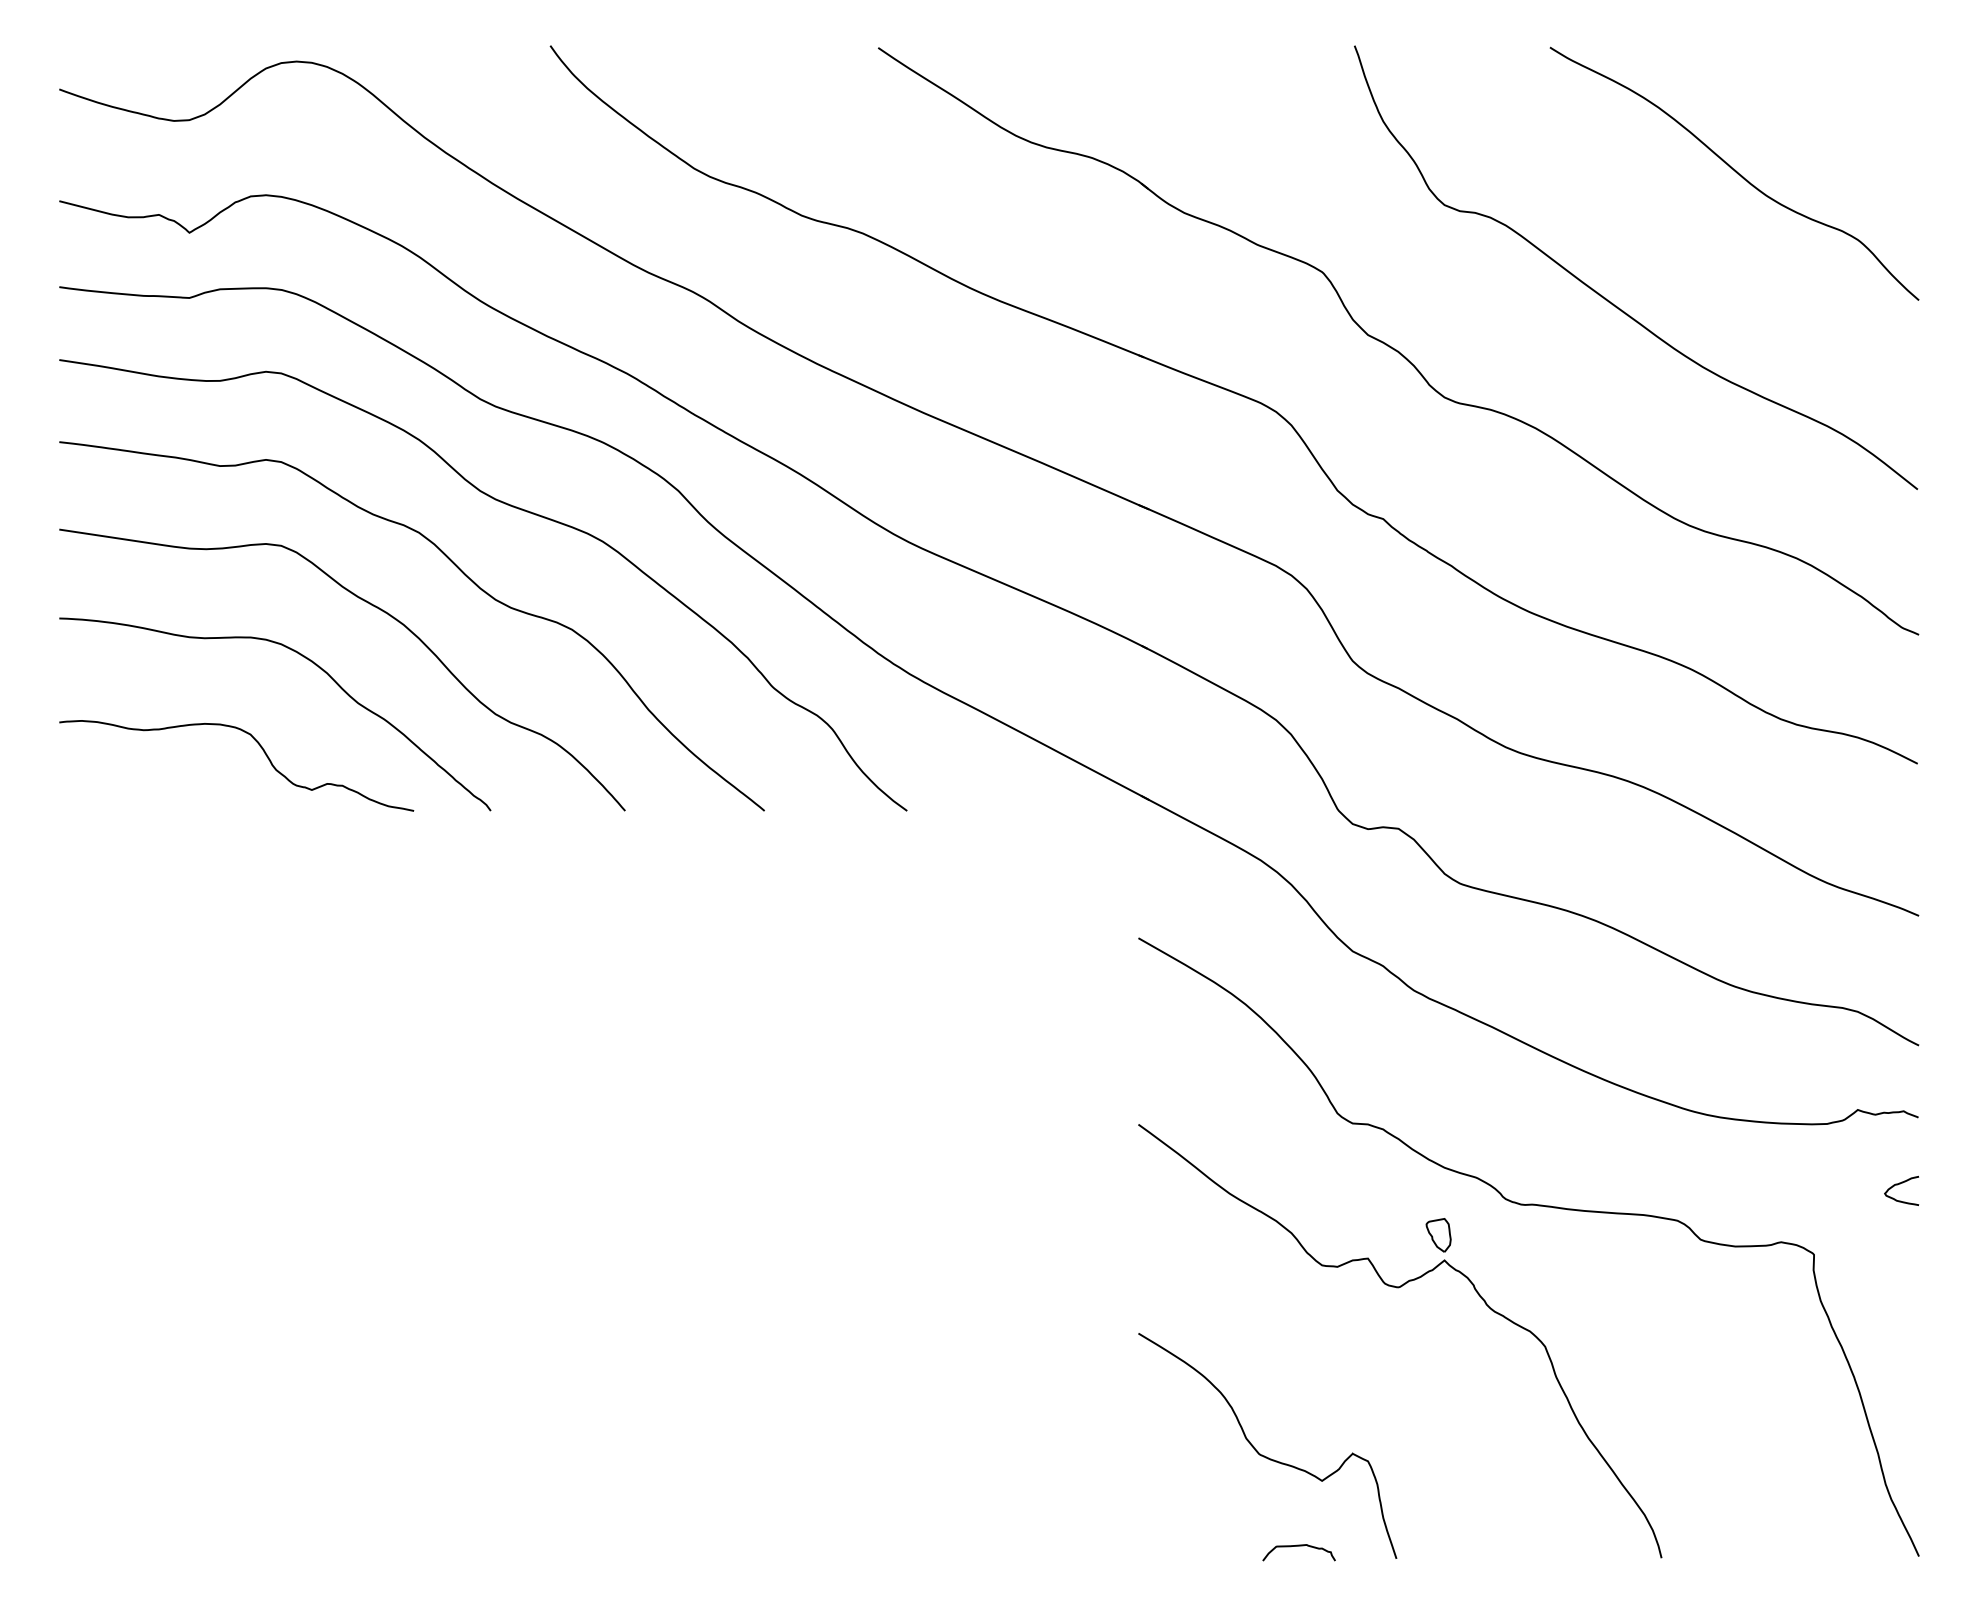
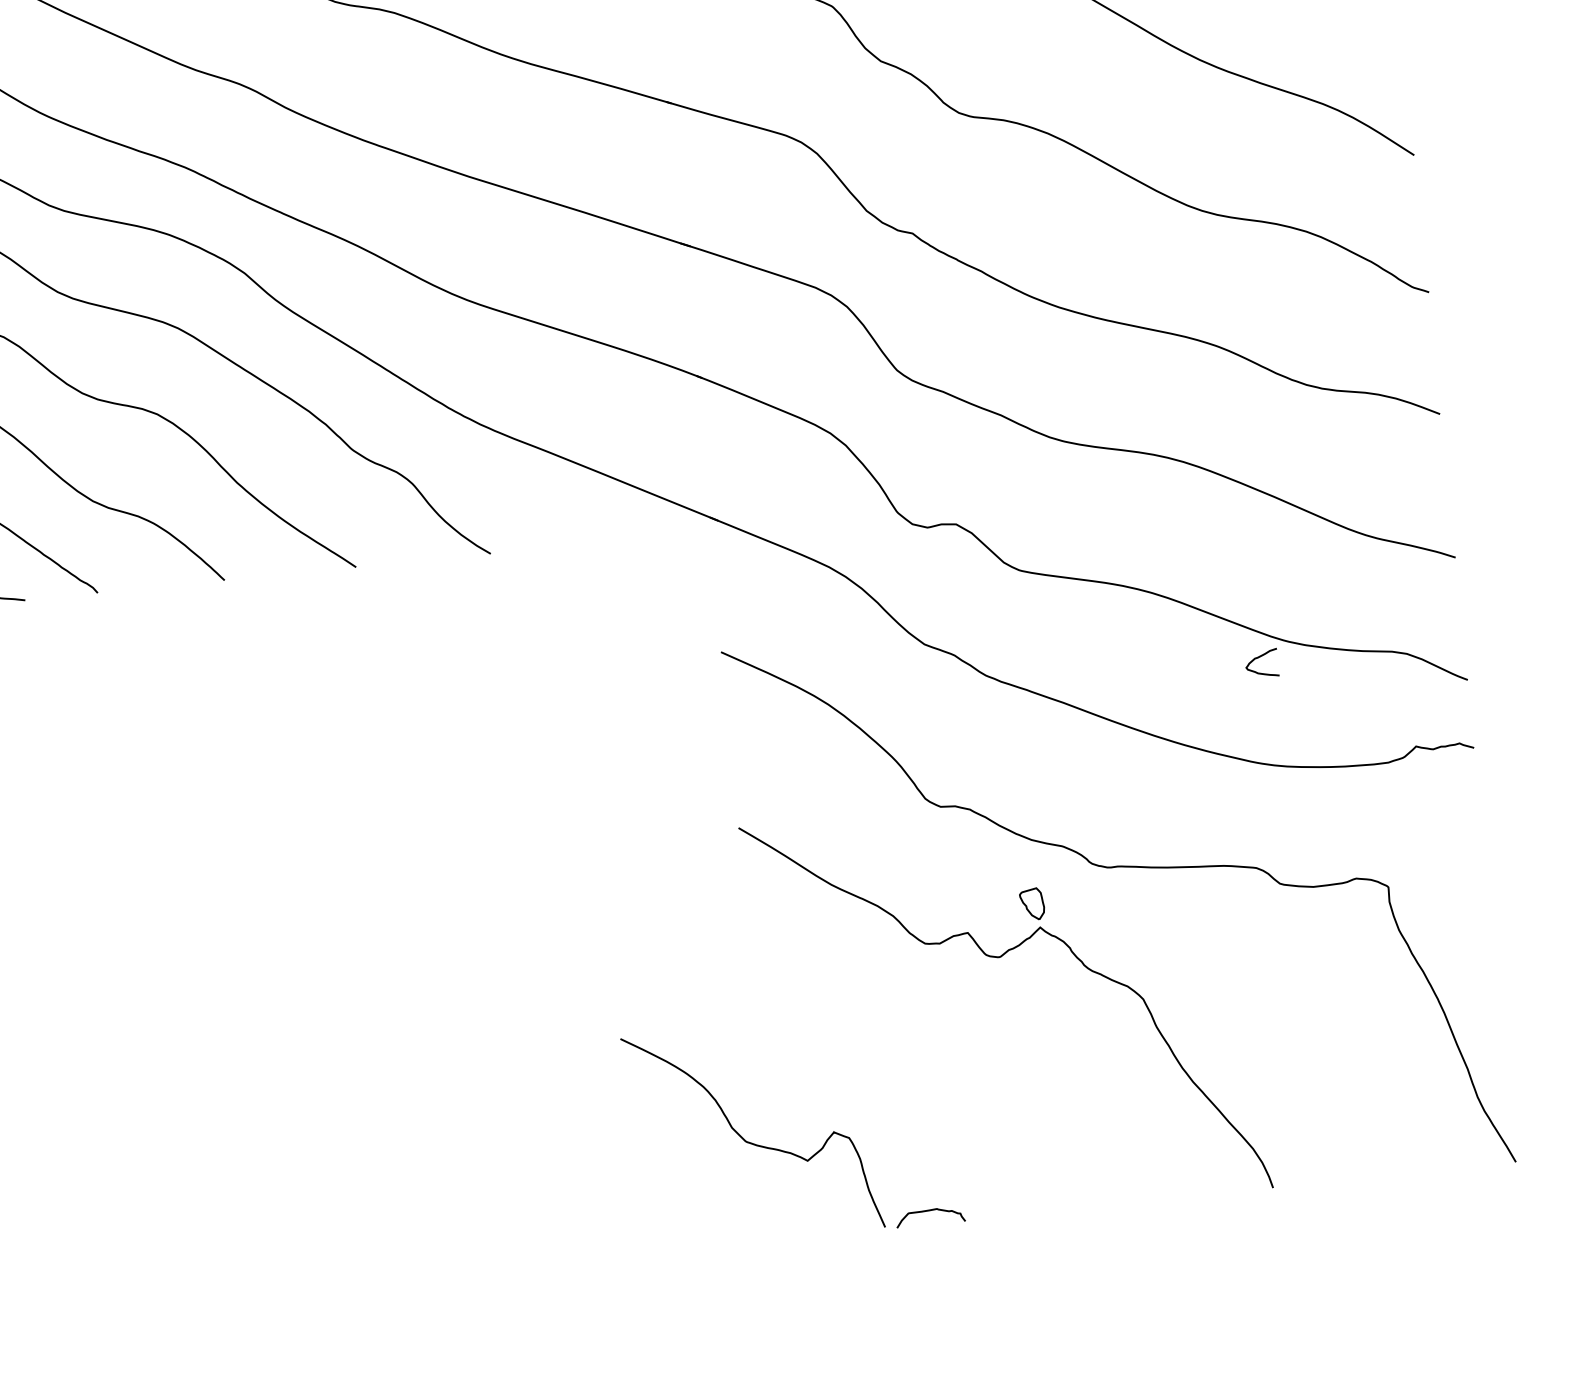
curve: (1900, 1184) -> (1260, 657), moved
curve: (1262, 1454) -> (748, 1141), moved

